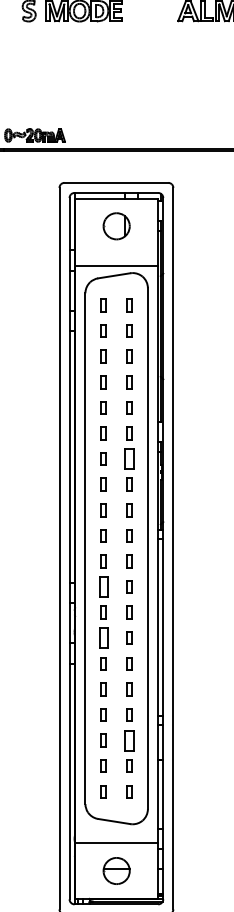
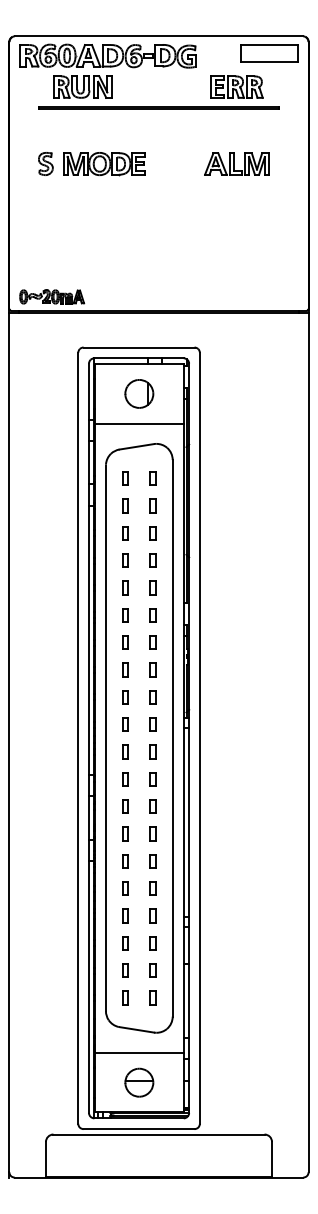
line: (115, 266) -> (138, 423), moved
part: (128, 458) -> (152, 642), size x0.62
part: (103, 587) -> (125, 779), size x0.62
part: (103, 637) -> (125, 833), size x0.62
part: (128, 740) -> (152, 943), size x0.62

